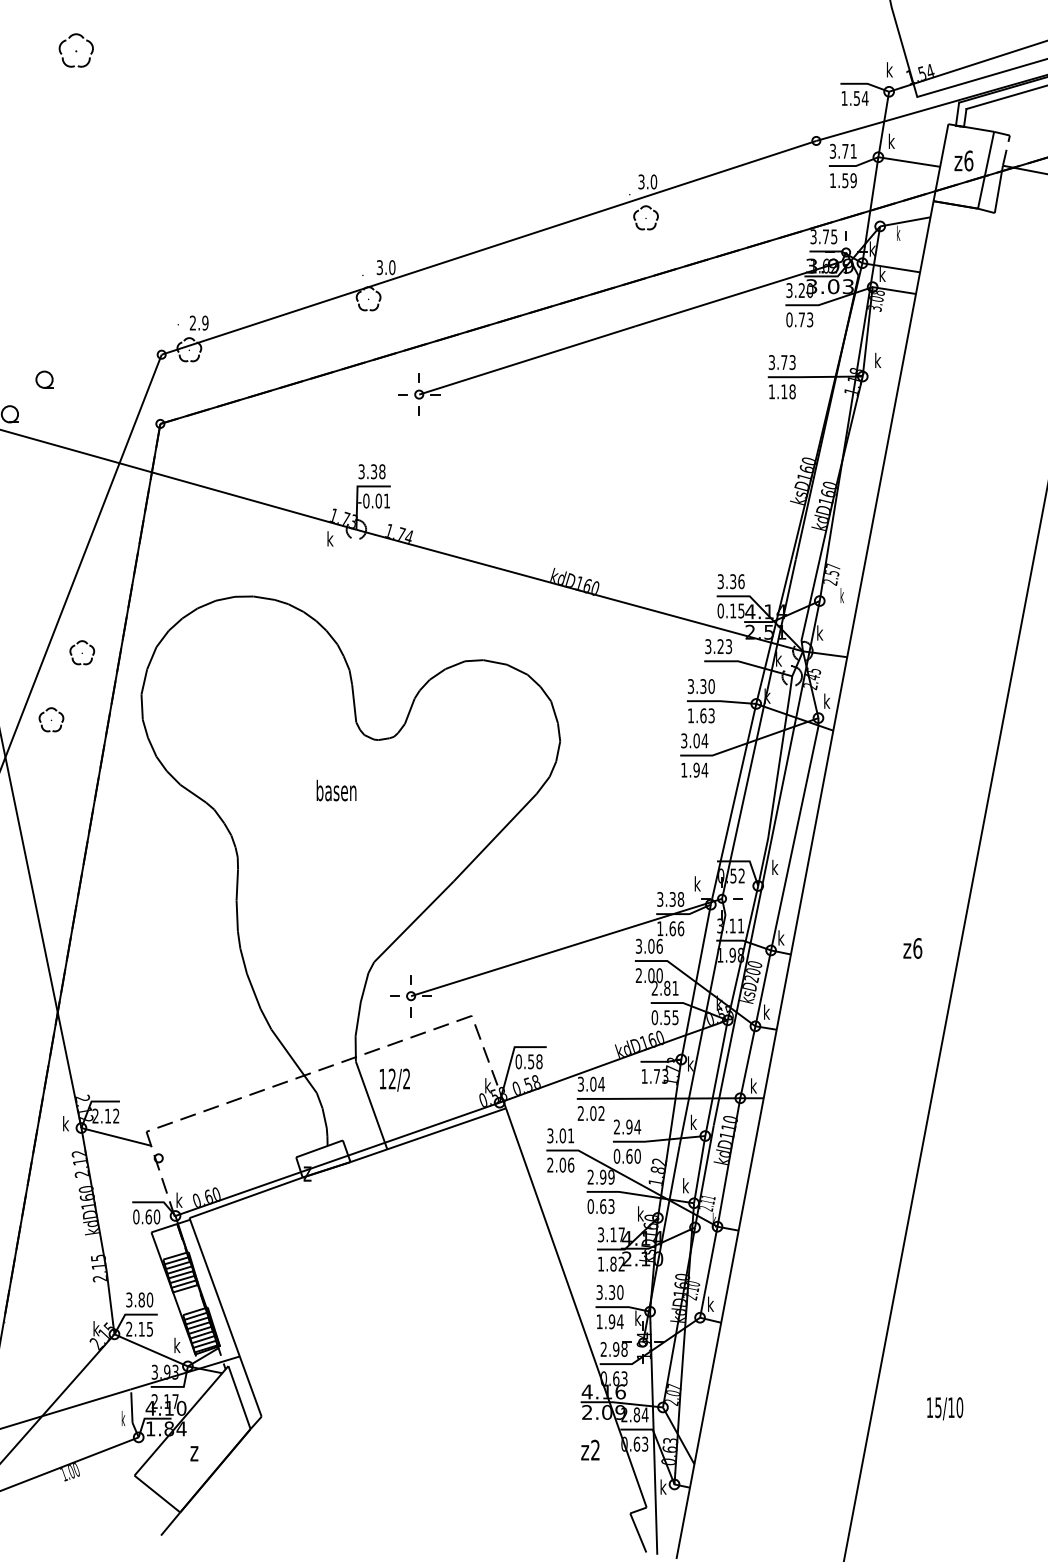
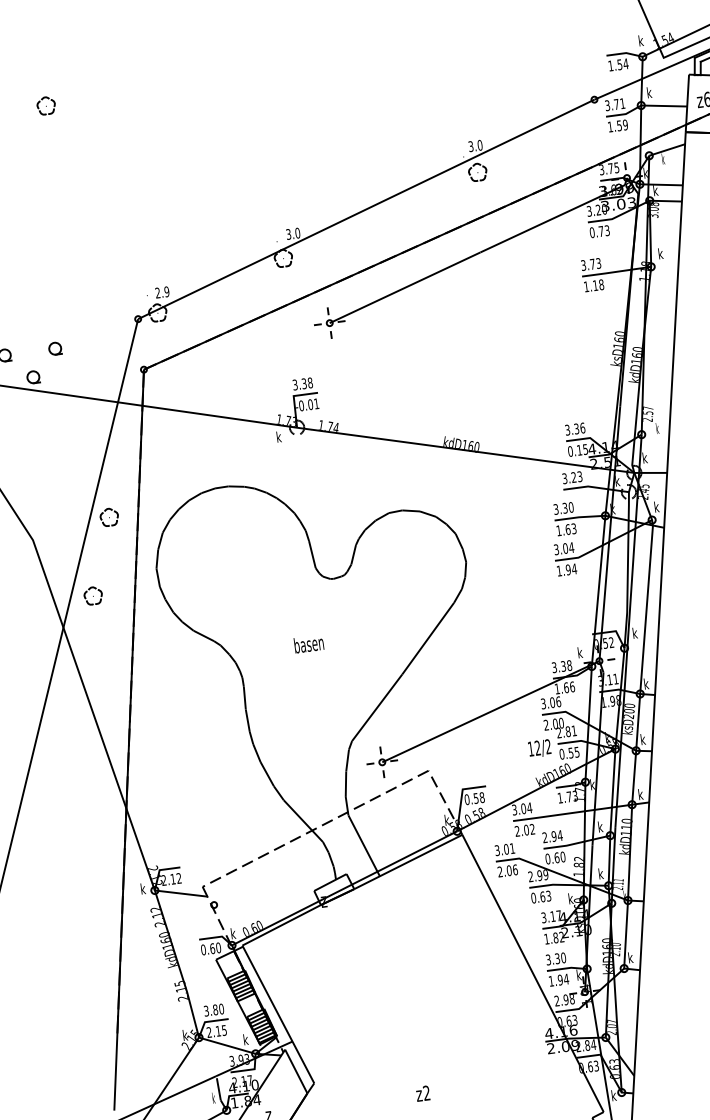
part: (75, 50) -> (45, 105), size x0.71
part: (82, 652) -> (109, 517), moved
text: (336, 790) -> (308, 644), moved
text: (394, 1079) -> (539, 748), moved
text: (590, 1449) -> (423, 1093), moved

